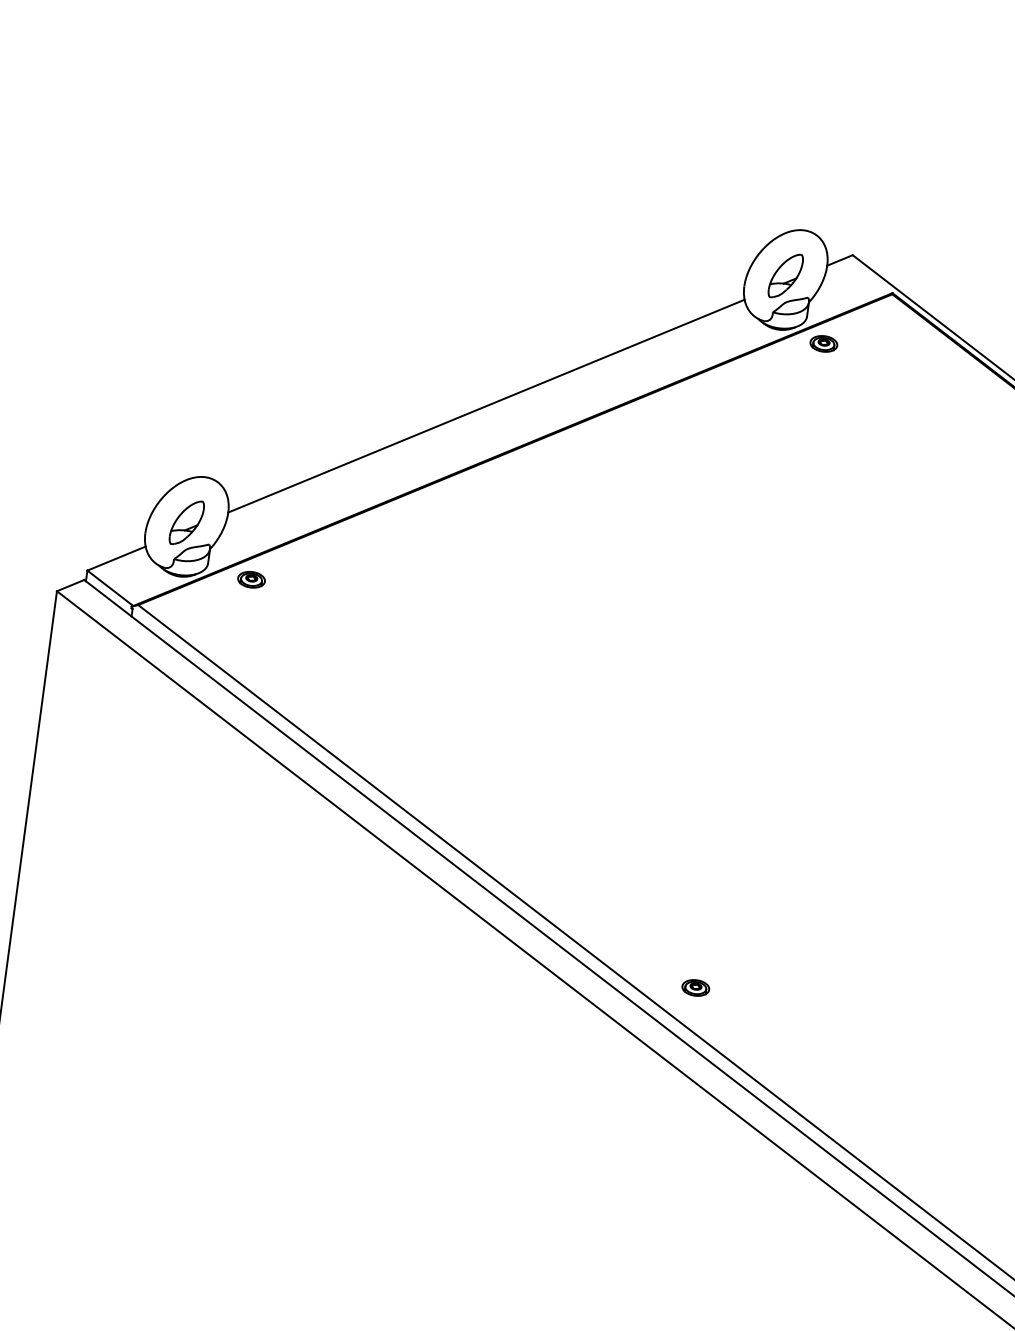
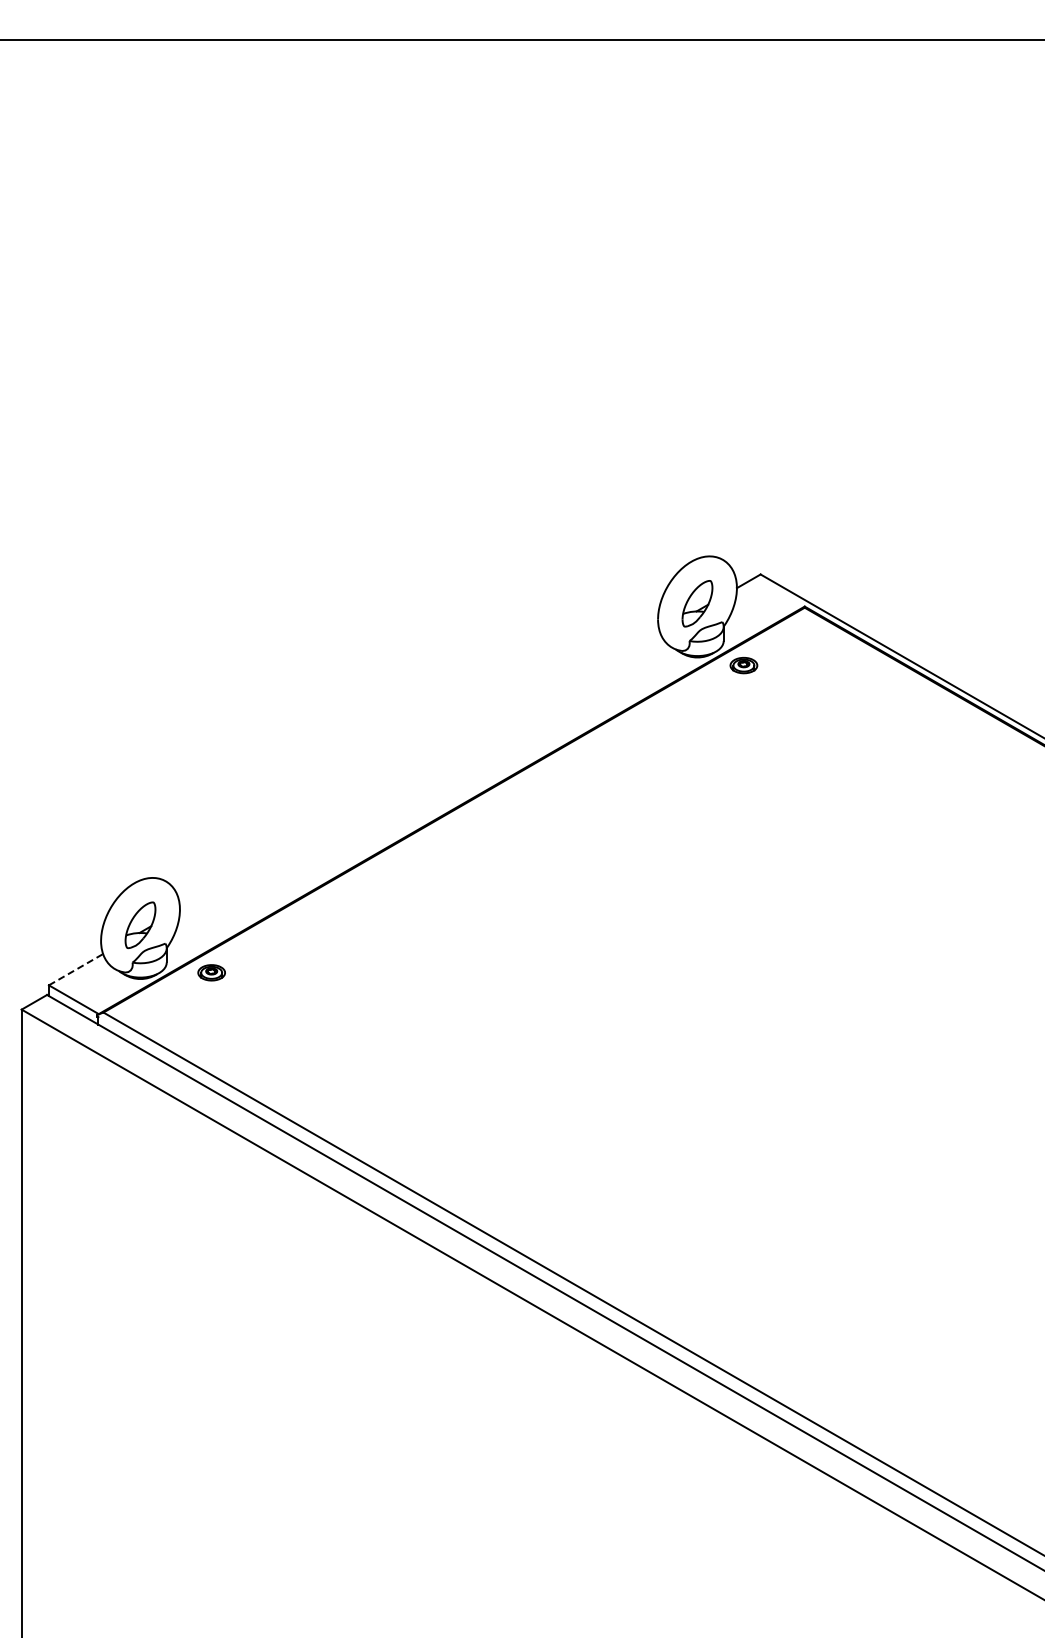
line: (486, 405) -> (419, 770), removed
line: (117, 558) -> (76, 969), solid -> dashed
part: (695, 987) -> (702, 1315), removed

